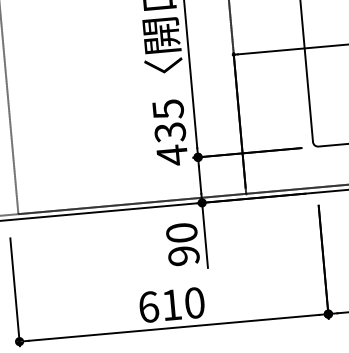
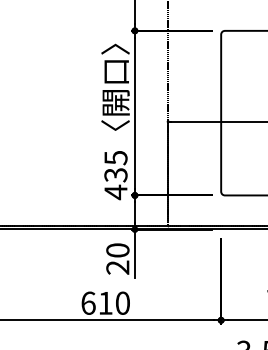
text: (183, 255) -> (117, 267), 90 -> 20

